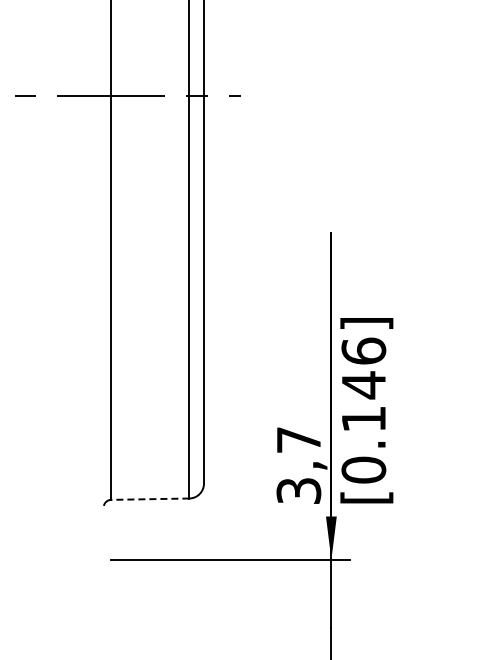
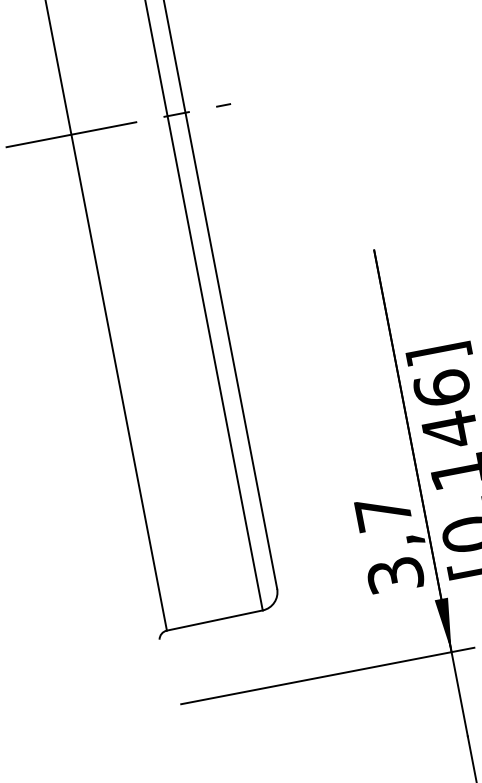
line: (149, 499) -> (214, 621), dashed -> solid

